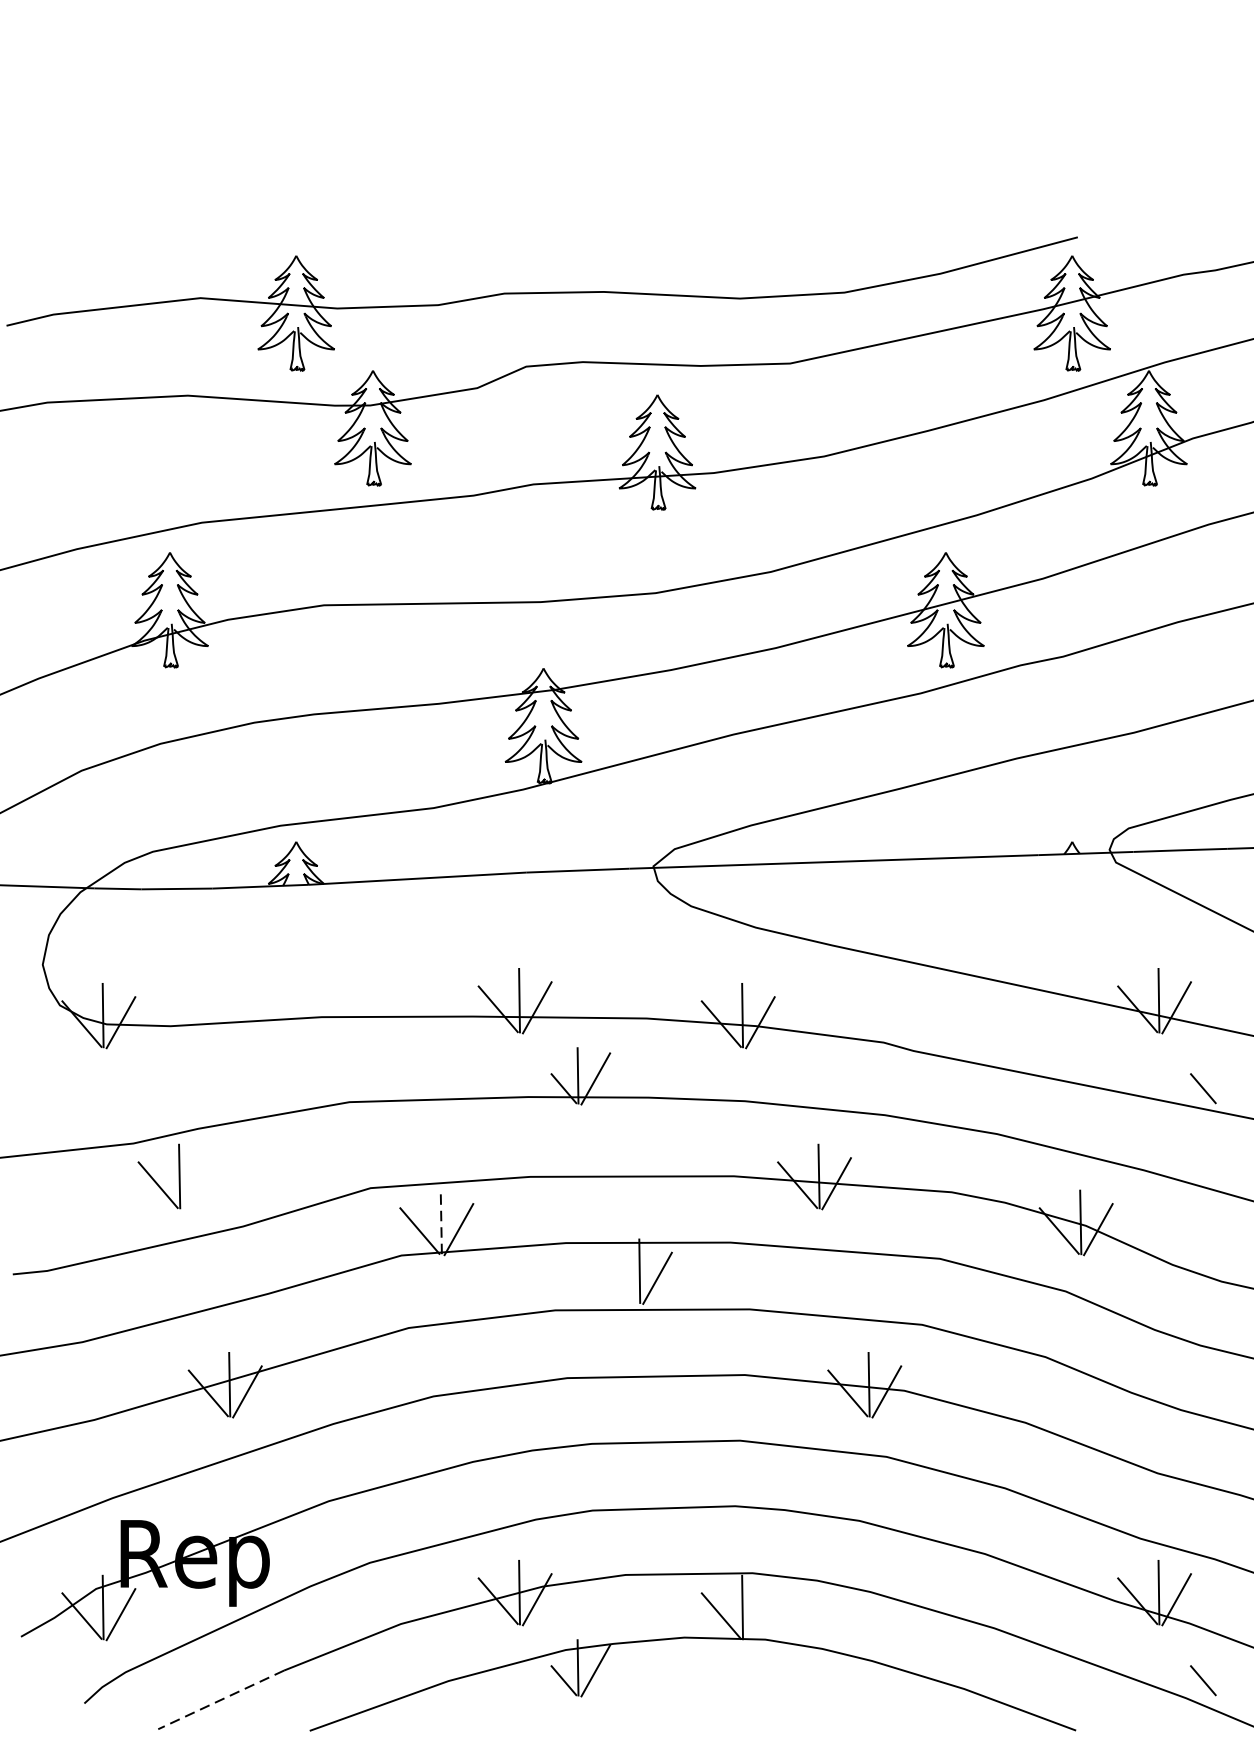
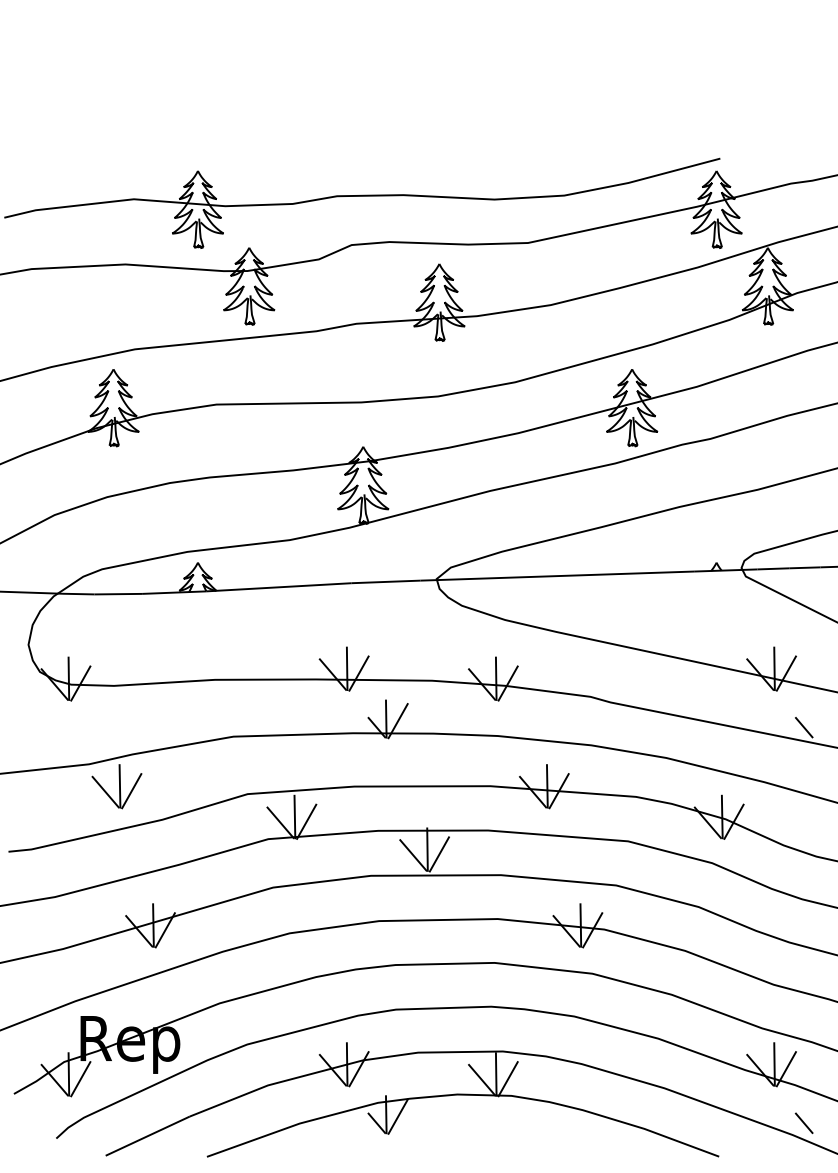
line: (196, 1184) -> (131, 791), added
line: (440, 1221) -> (294, 816), dashed -> solid
line: (618, 1279) -> (413, 855), added
line: (759, 1615) -> (507, 1079), added
line: (220, 1700) -> (147, 1136), dashed -> solid

